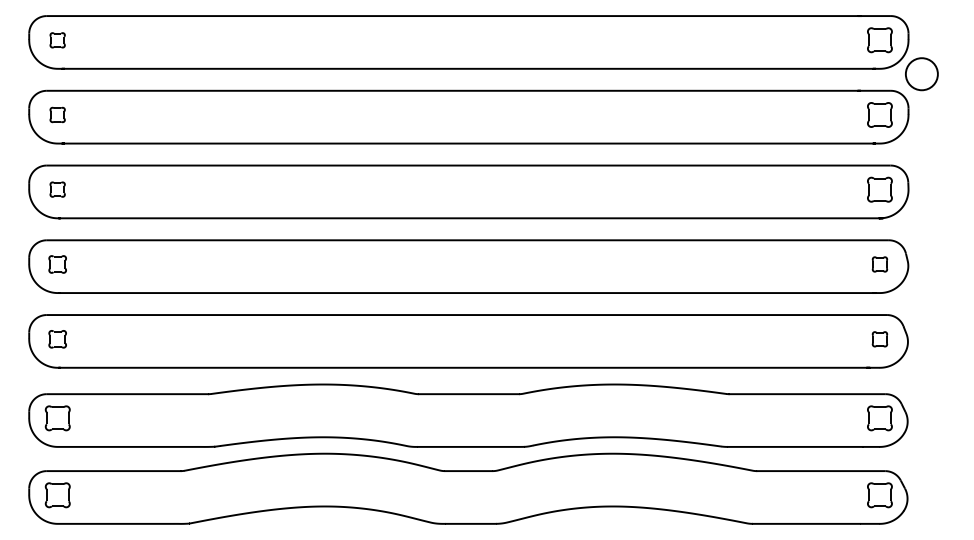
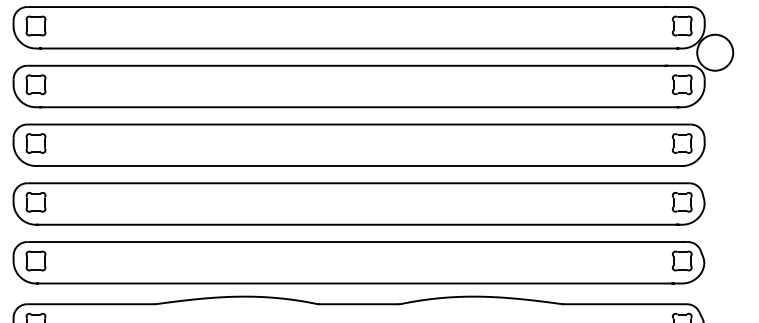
part: (57, 40) -> (35, 26), size x1.67
circle: (921, 74) -> (714, 52), size x1.43
part: (57, 114) -> (35, 84), size x1.67
part: (57, 189) -> (35, 143), size x1.67
part: (57, 264) -> (35, 202), size x1.43
part: (879, 264) -> (681, 202), size x1.67
part: (57, 339) -> (35, 261), size x1.43
part: (879, 339) -> (681, 261), size x1.67

